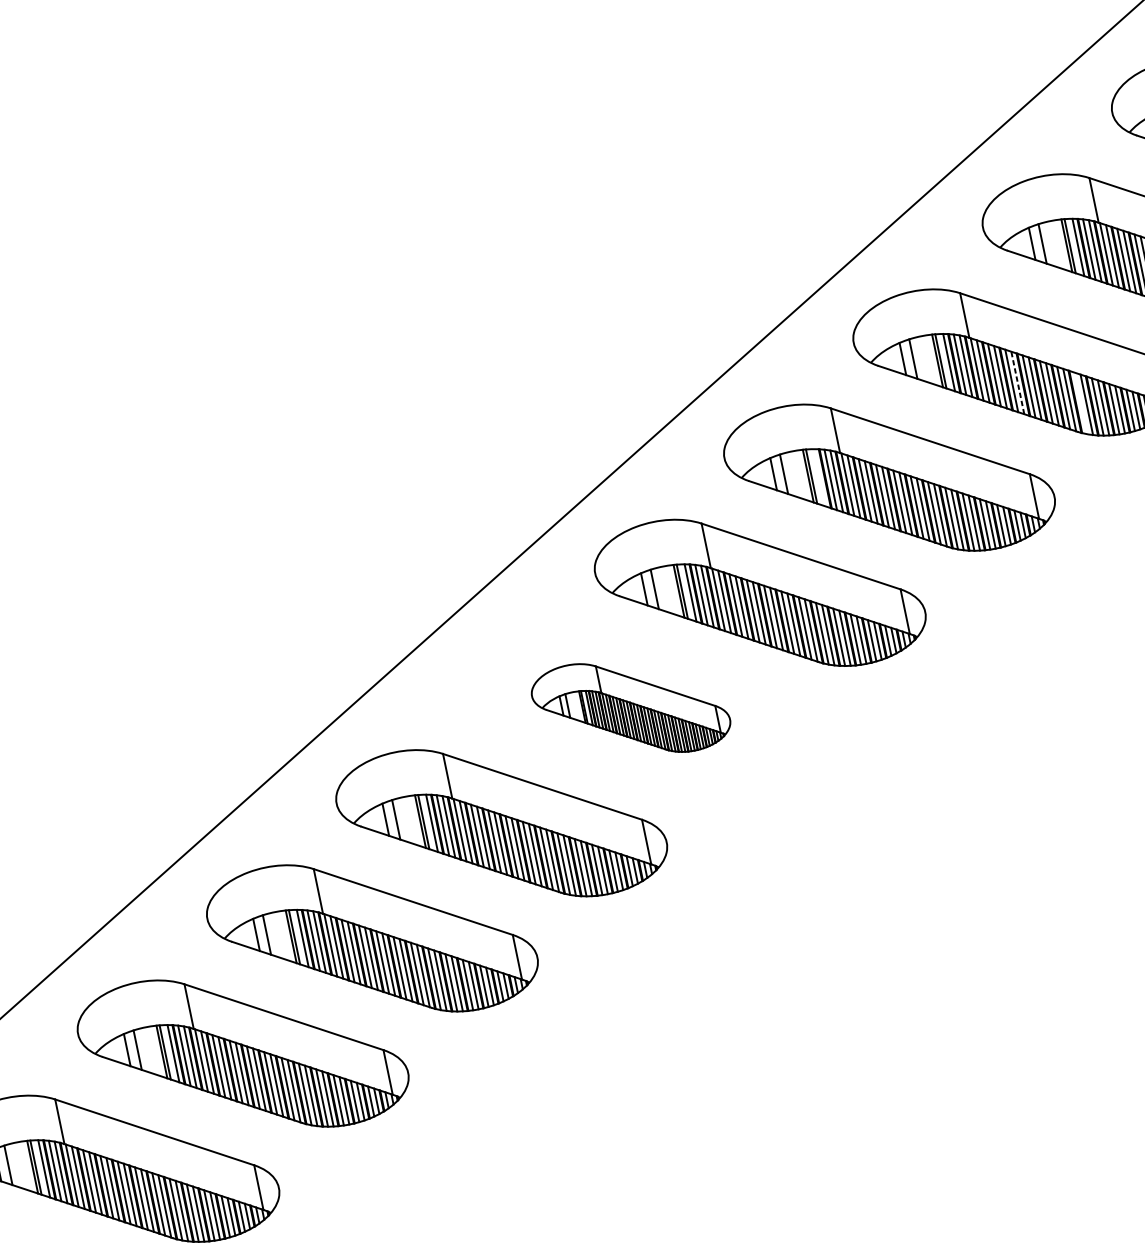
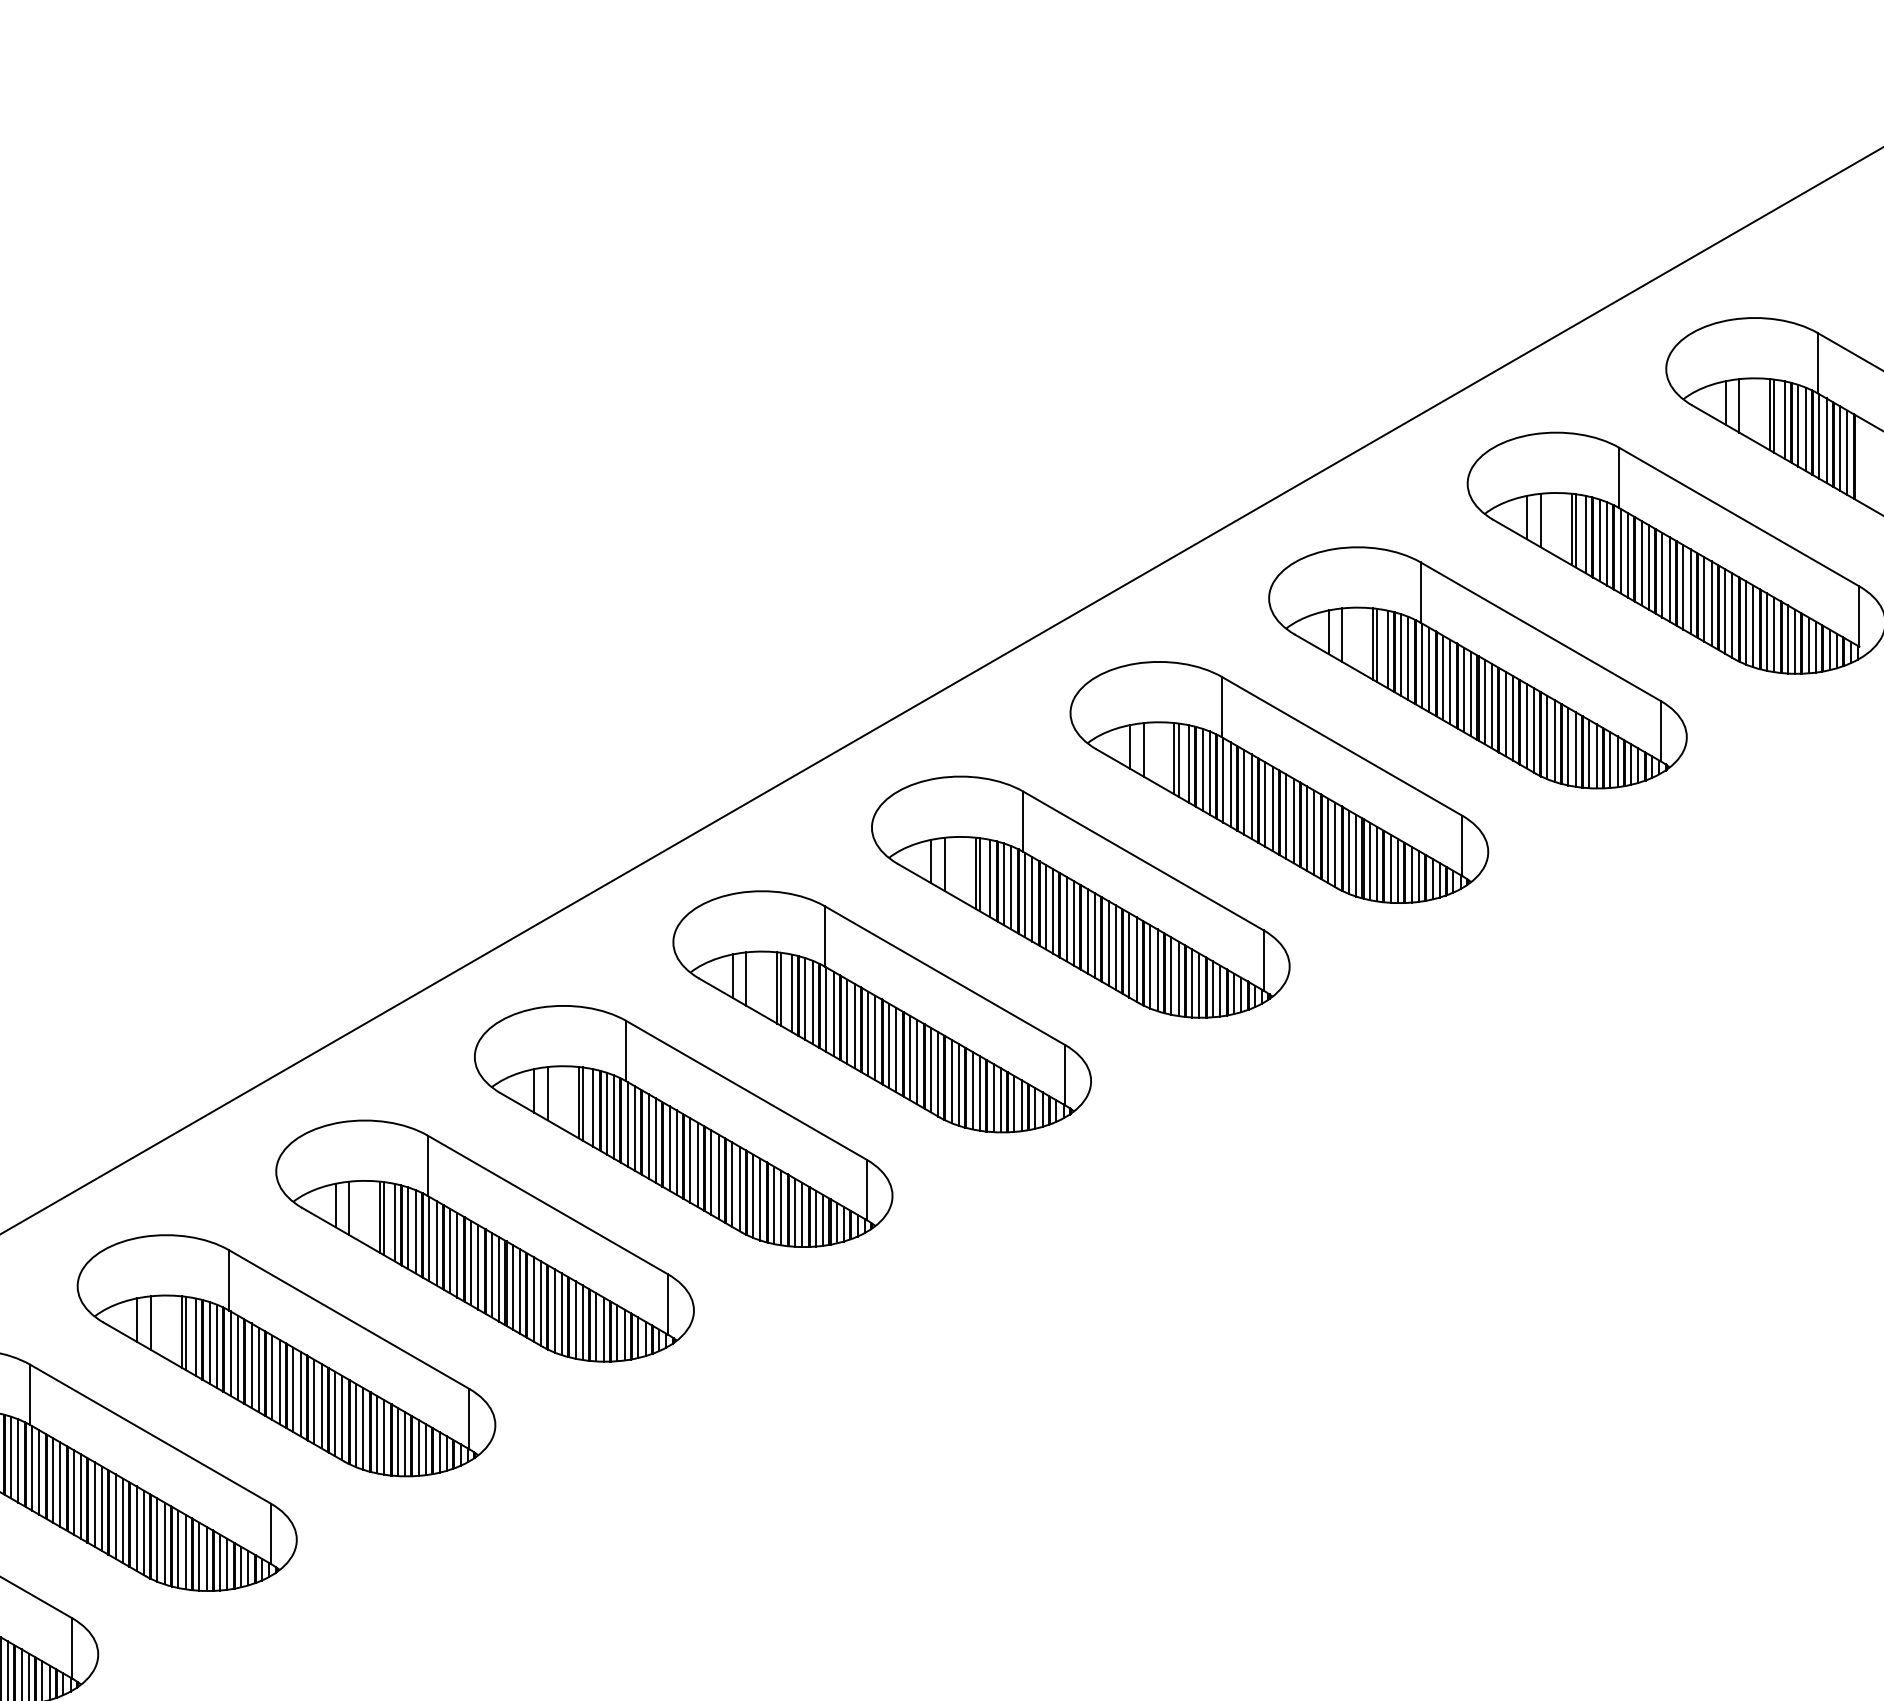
line: (1017, 382) -> (1272, 808), dashed -> solid
line: (1080, 402) -> (1348, 851), added
line: (819, 477) -> (990, 878), added
part: (630, 708) -> (683, 1126), size x1.67

